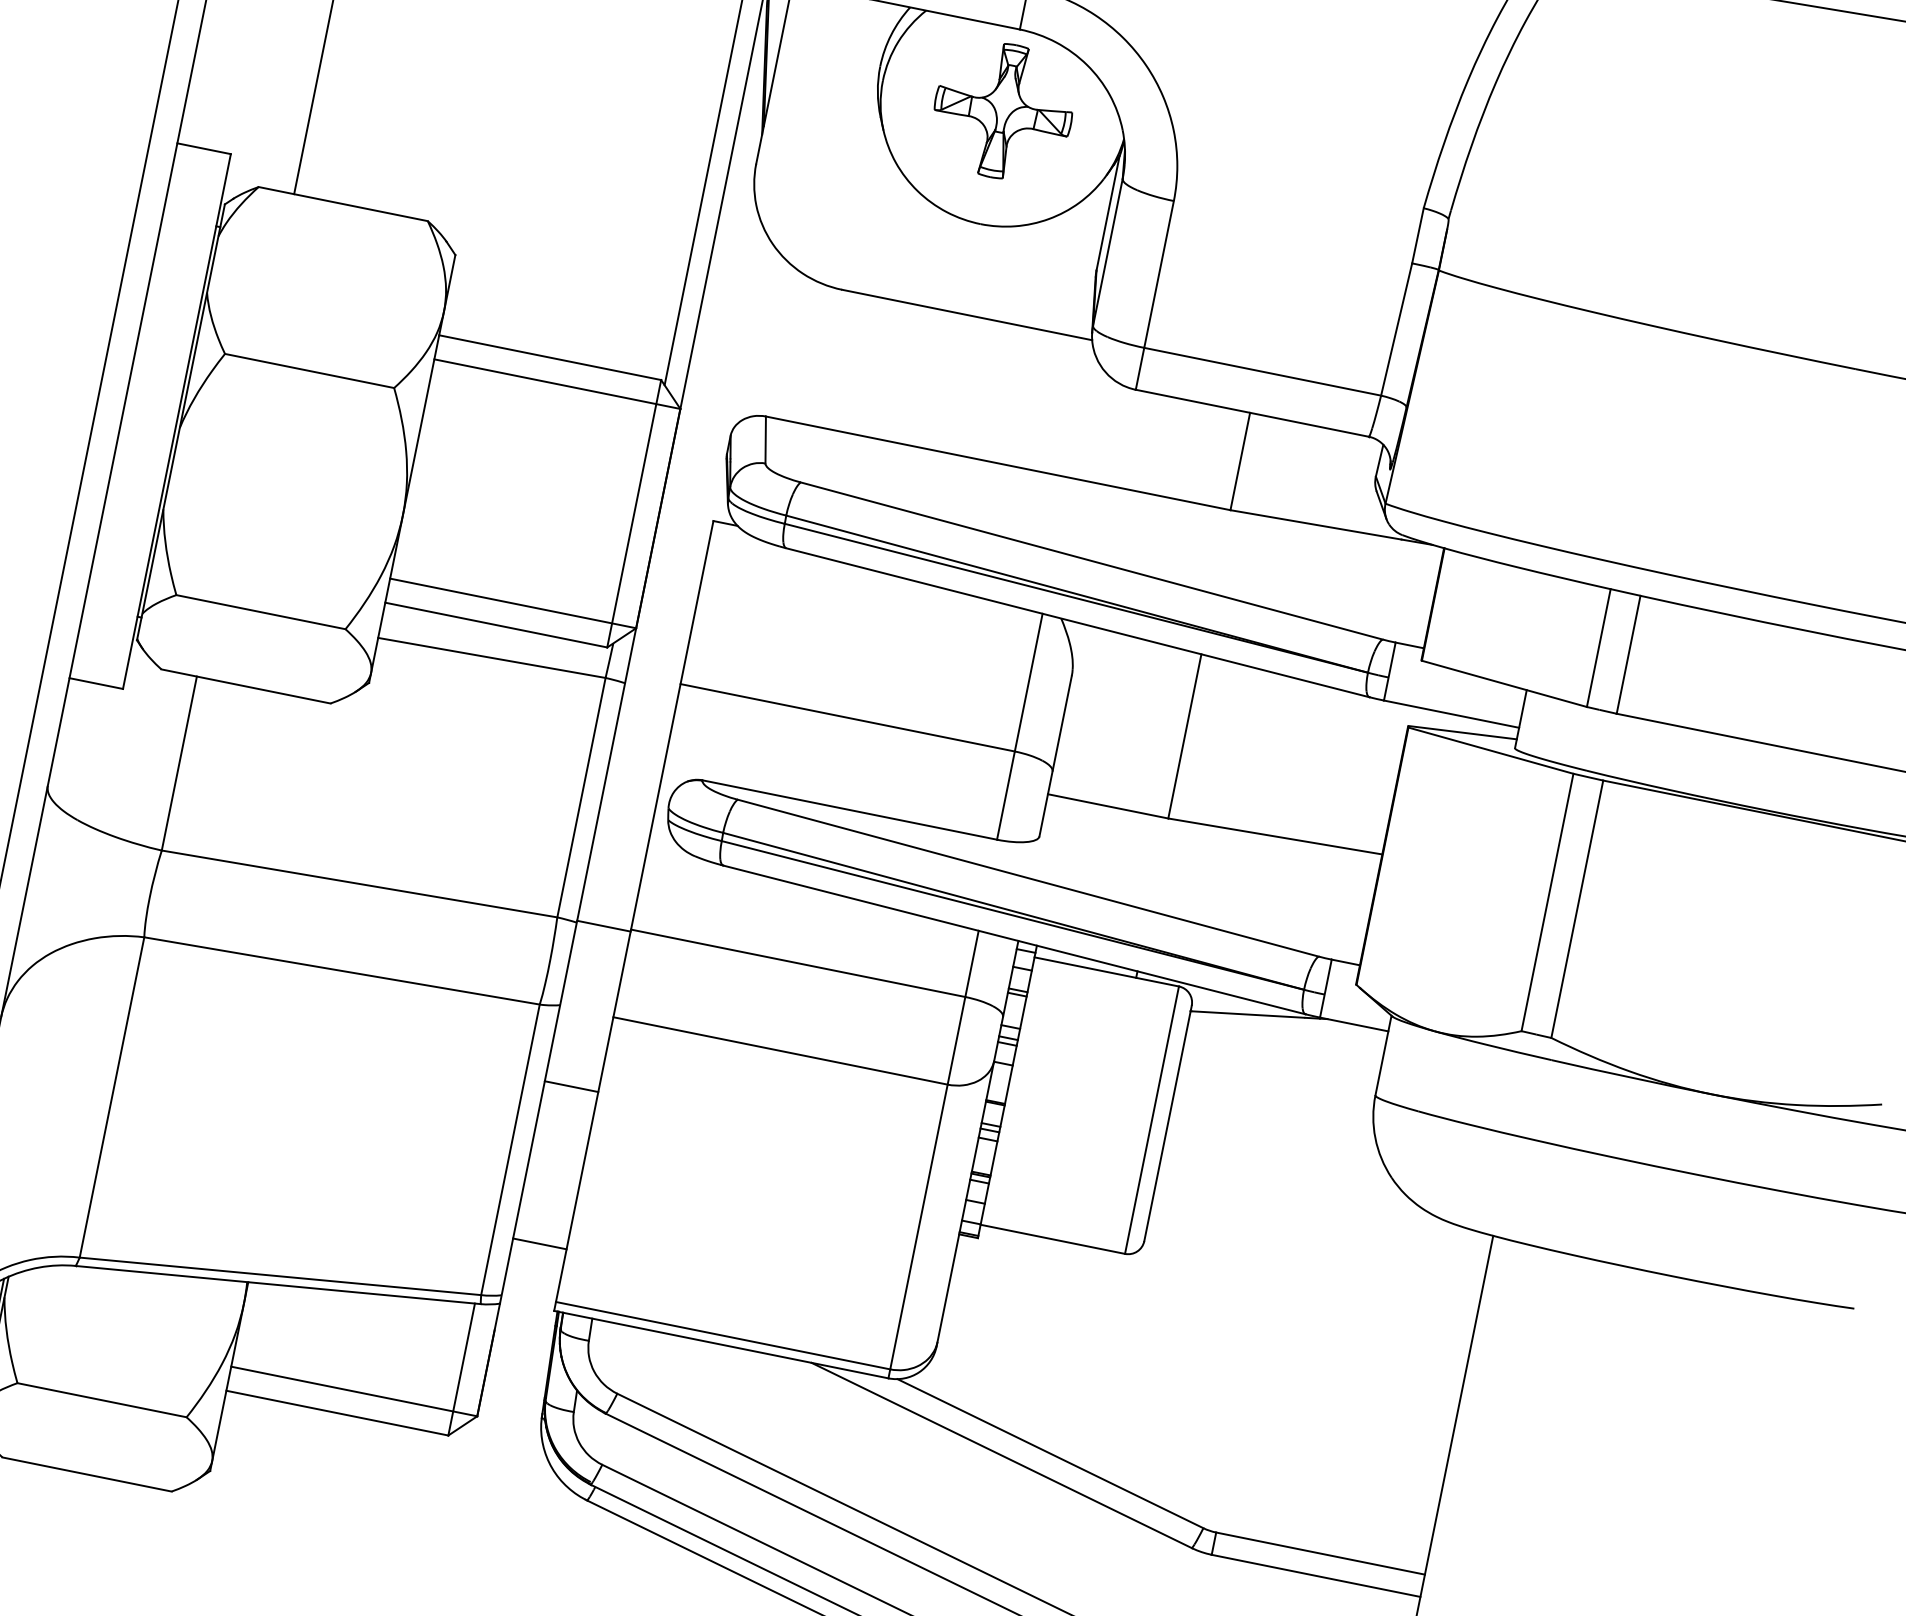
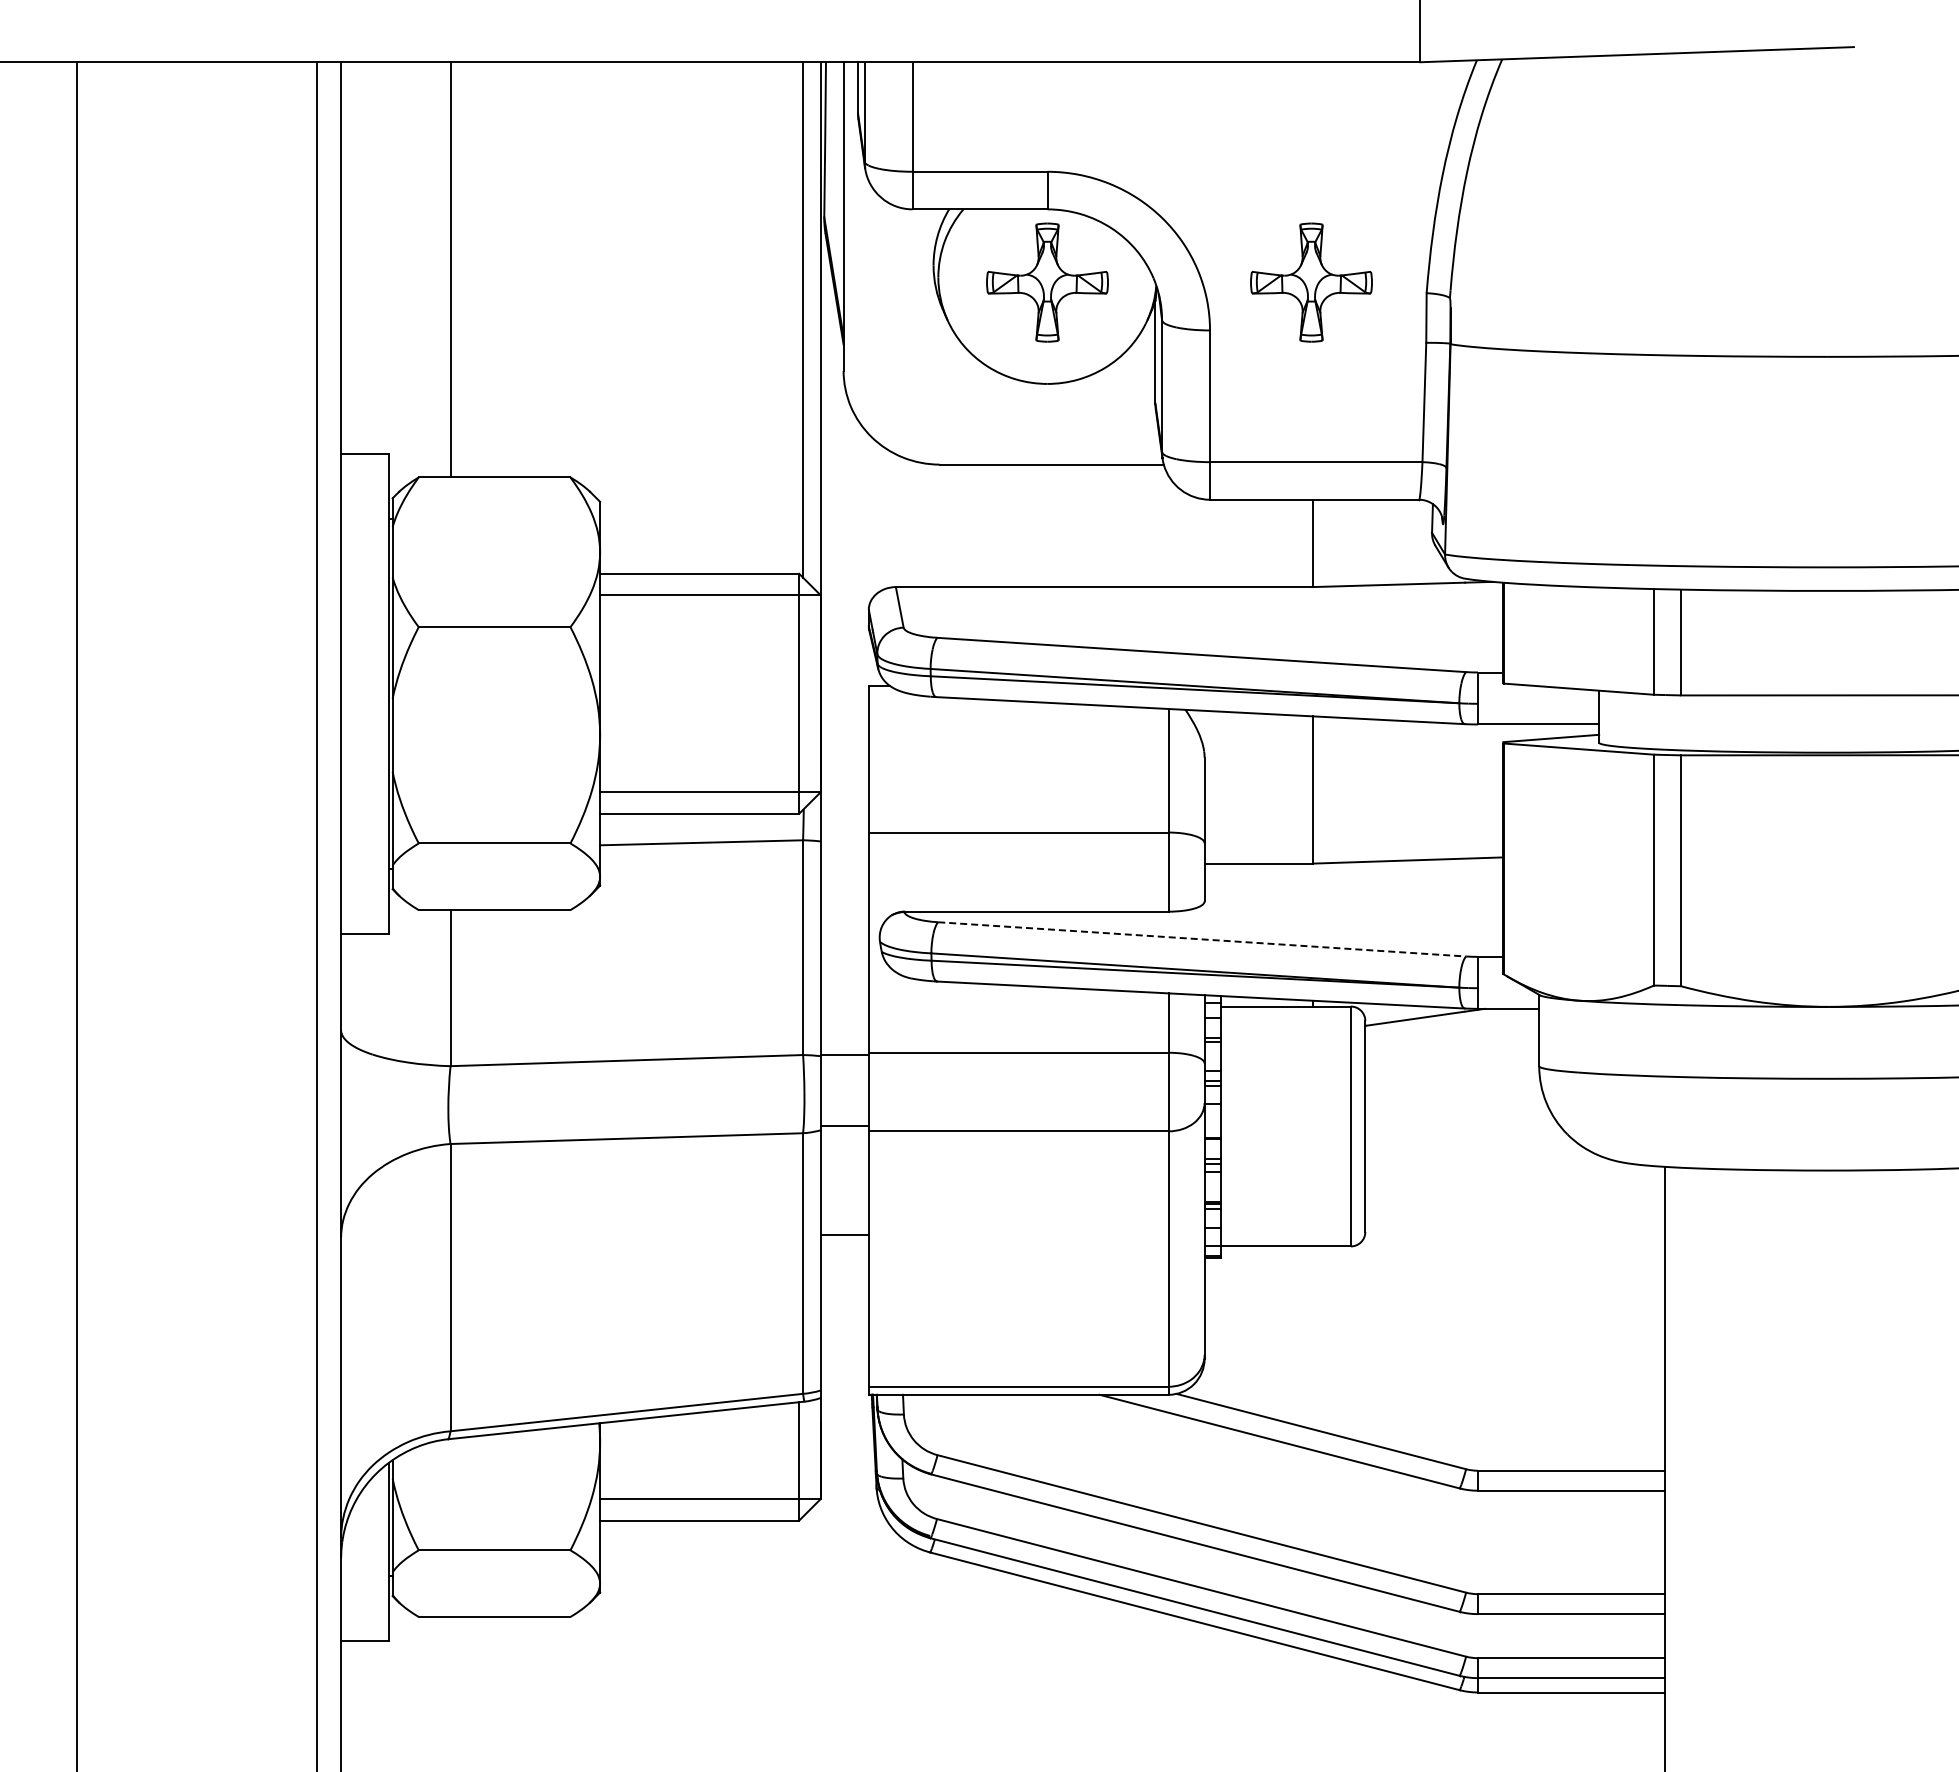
part: (1297, 170) -> (1311, 282), added
line: (1028, 878) -> (1202, 939), solid -> dashed
line: (571, 1086) -> (844, 1126), moved
line: (539, 1243) -> (844, 1234), moved

